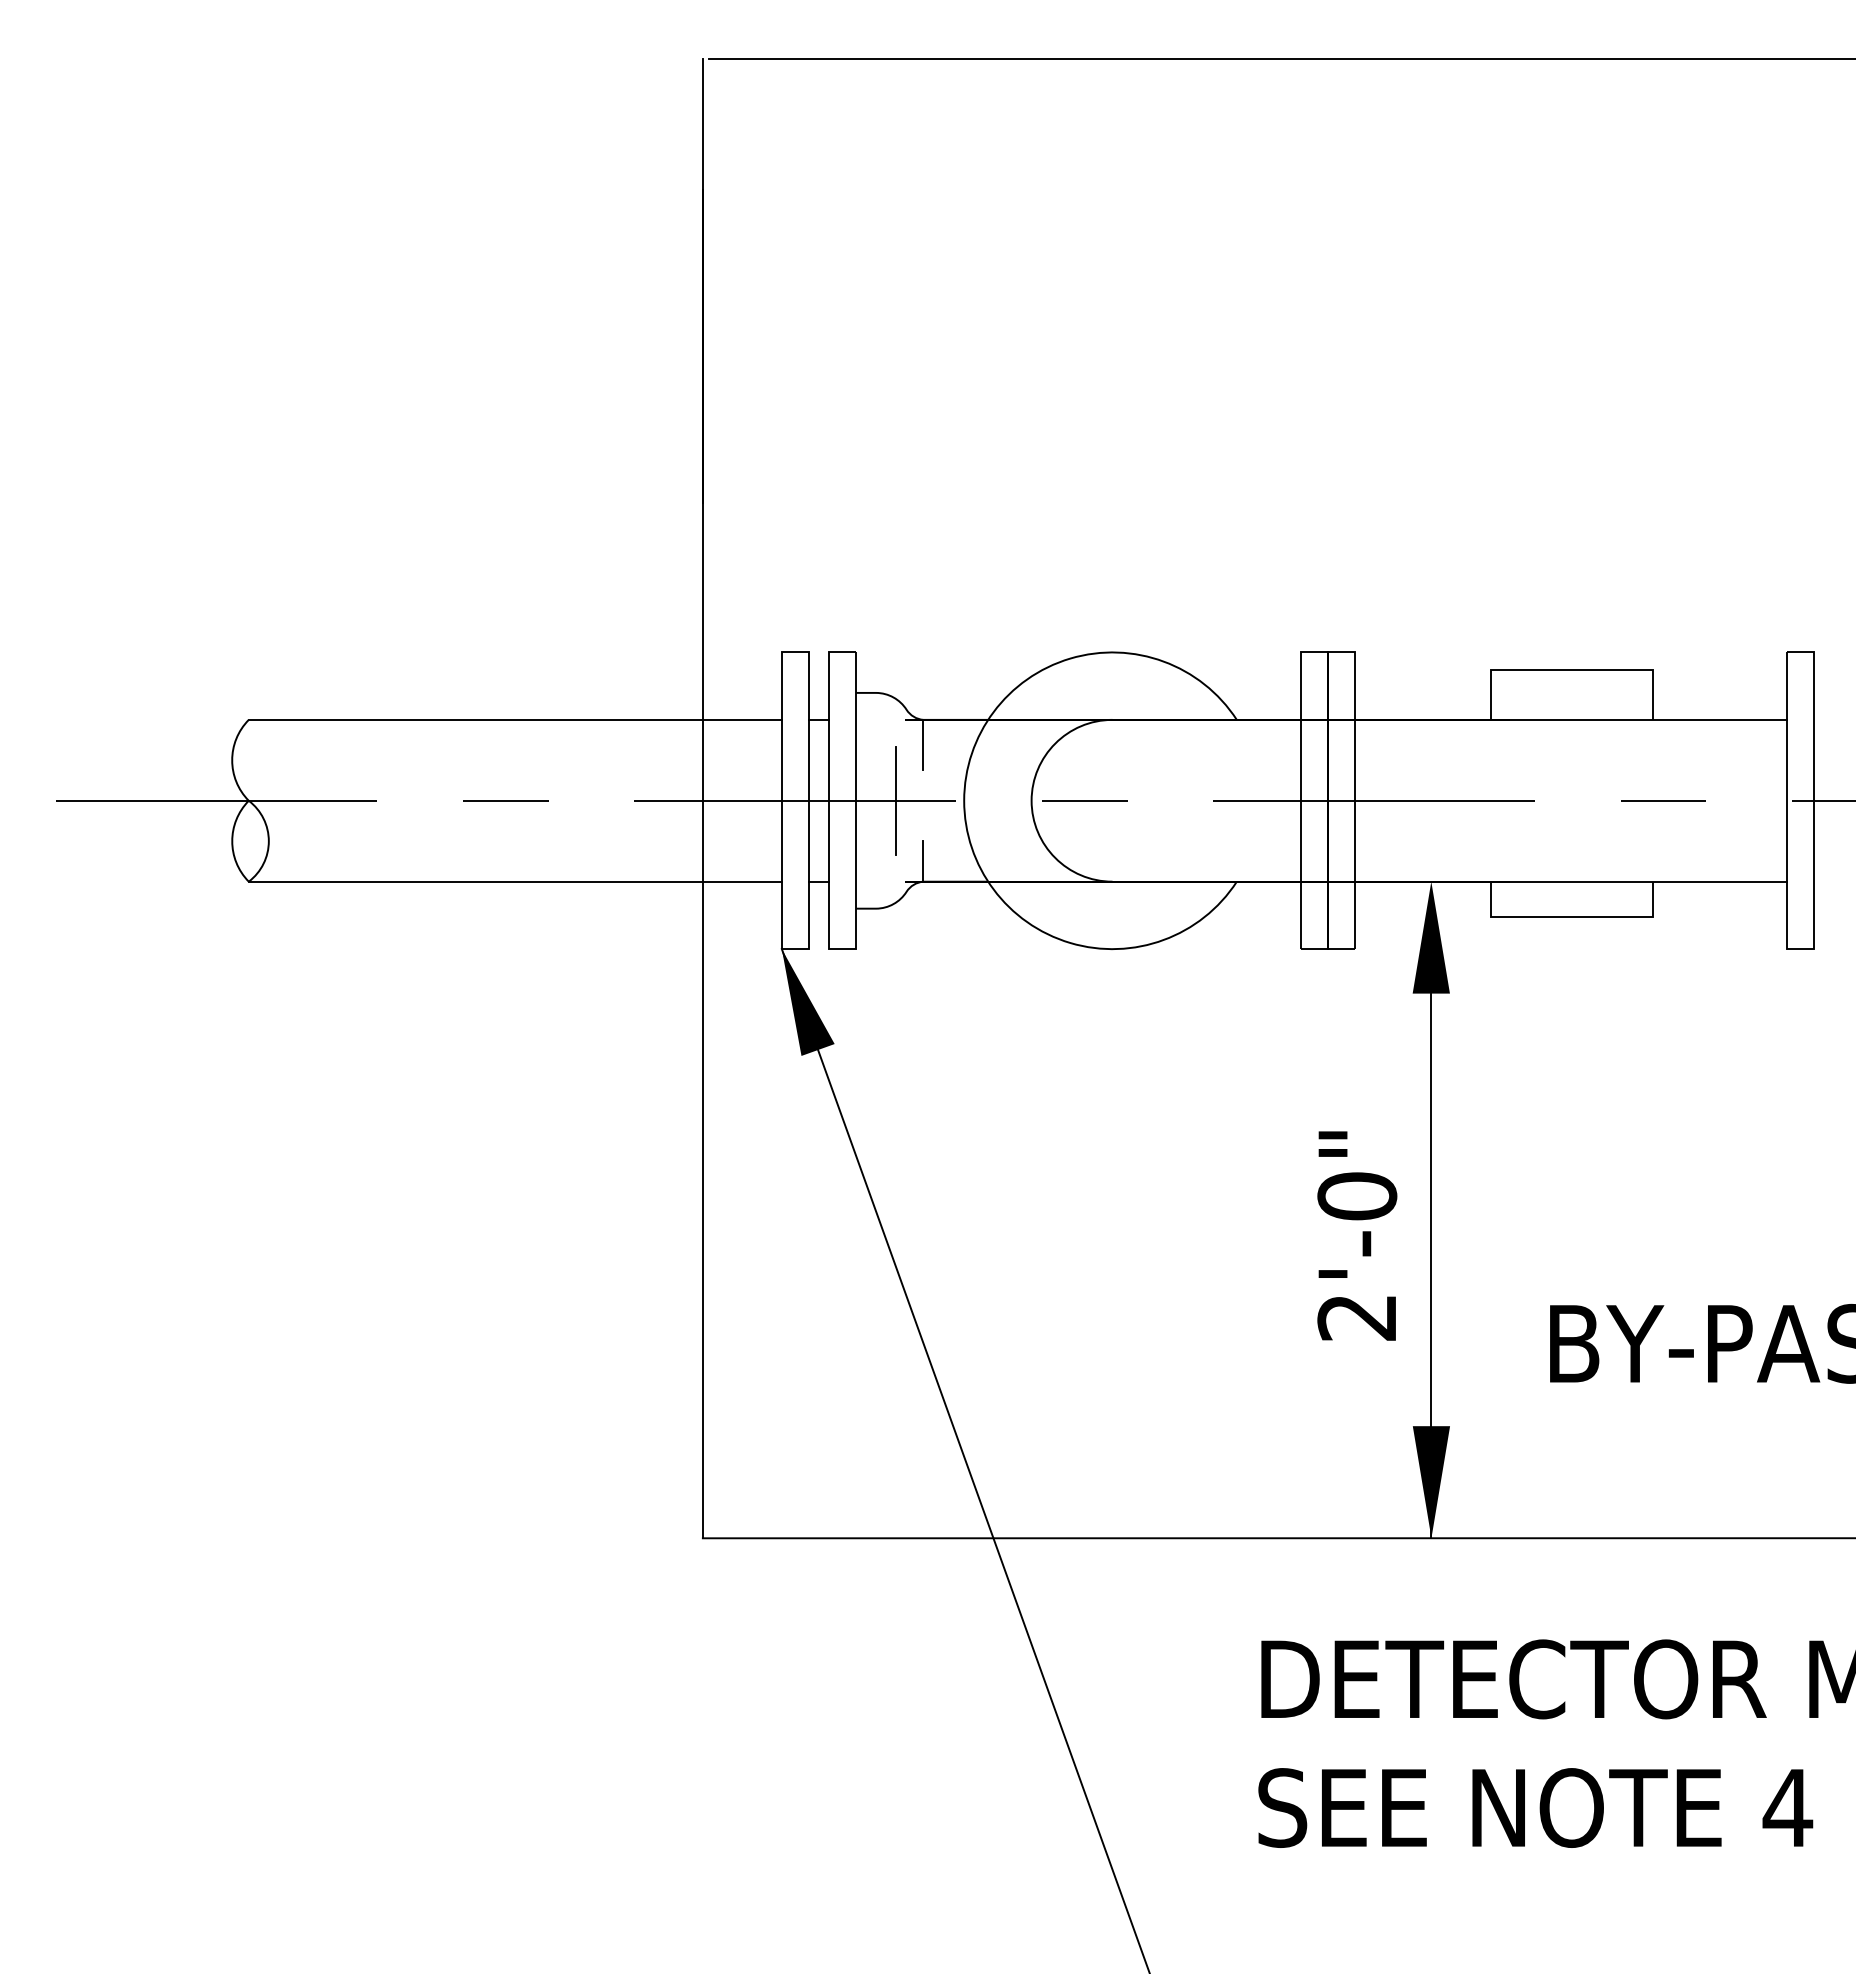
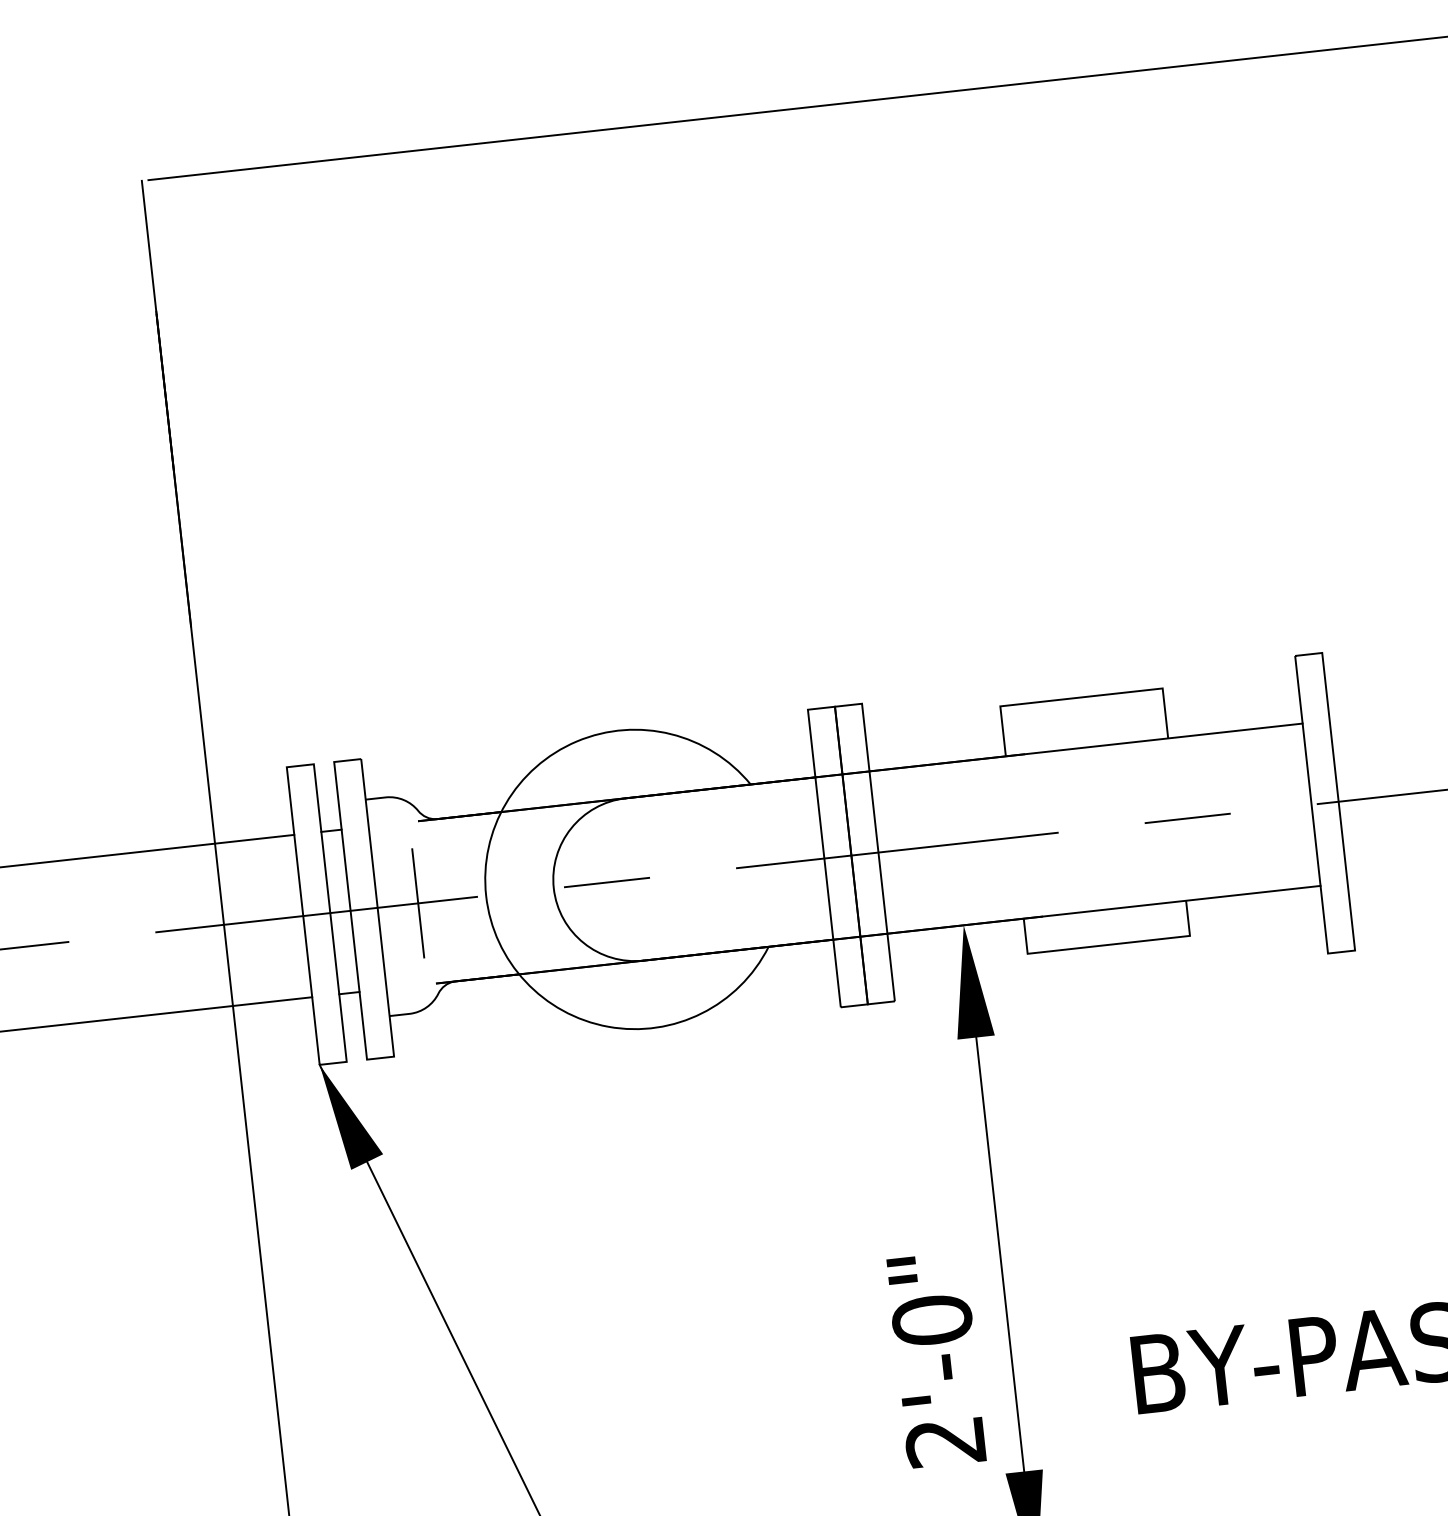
line: (923, 744) -> (439, 843), removed
line: (923, 861) -> (452, 961), removed
text: (1357, 1235) -> (936, 1359), moved

